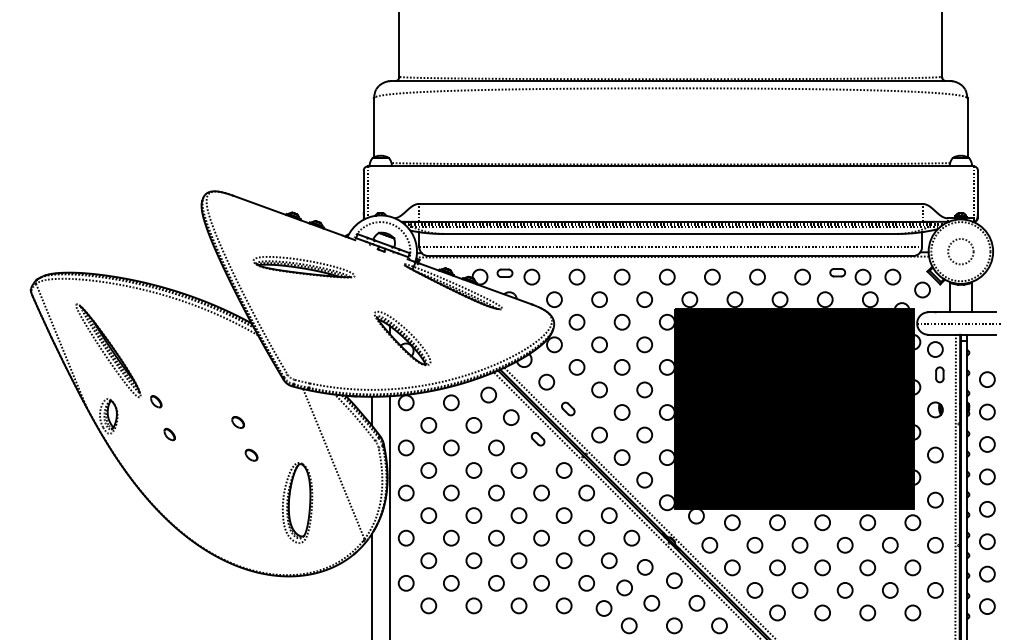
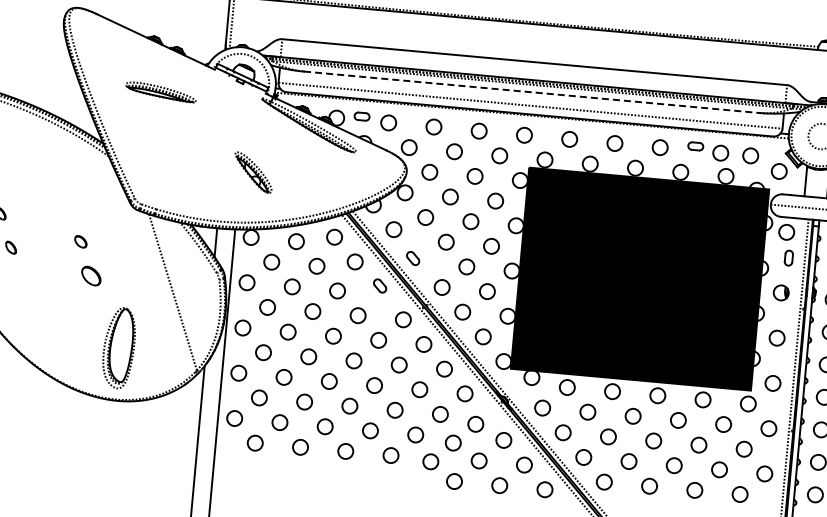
line: (671, 233) -> (532, 91), solid -> dashed
part: (303, 267) -> (160, 92), size x0.7
part: (402, 338) -> (253, 172), size x0.7
part: (251, 454) -> (91, 275), size x1.6
part: (297, 502) -> (119, 347), moved

